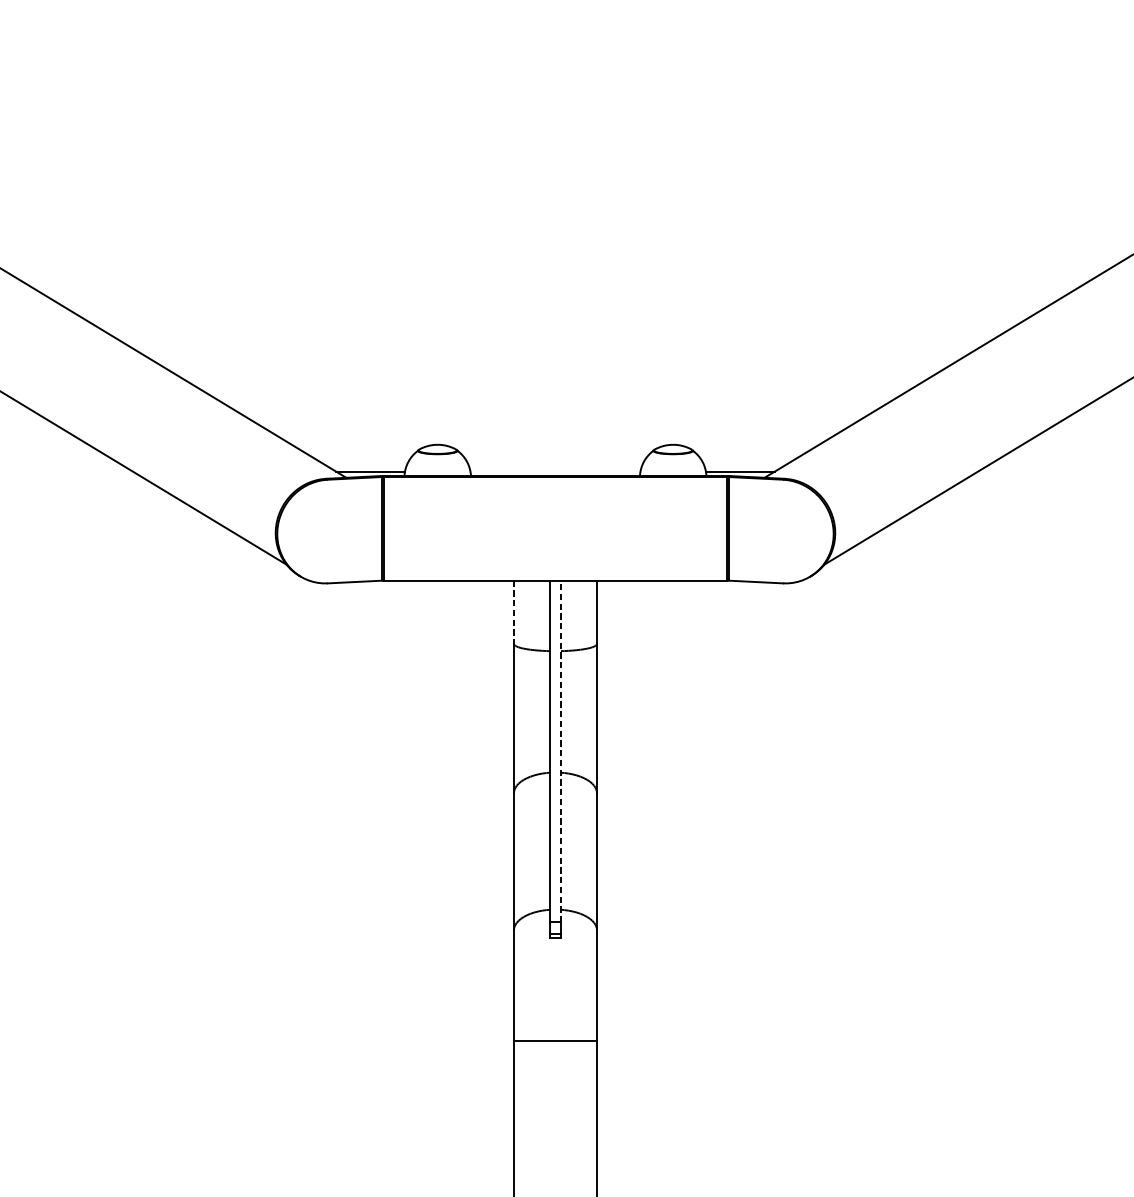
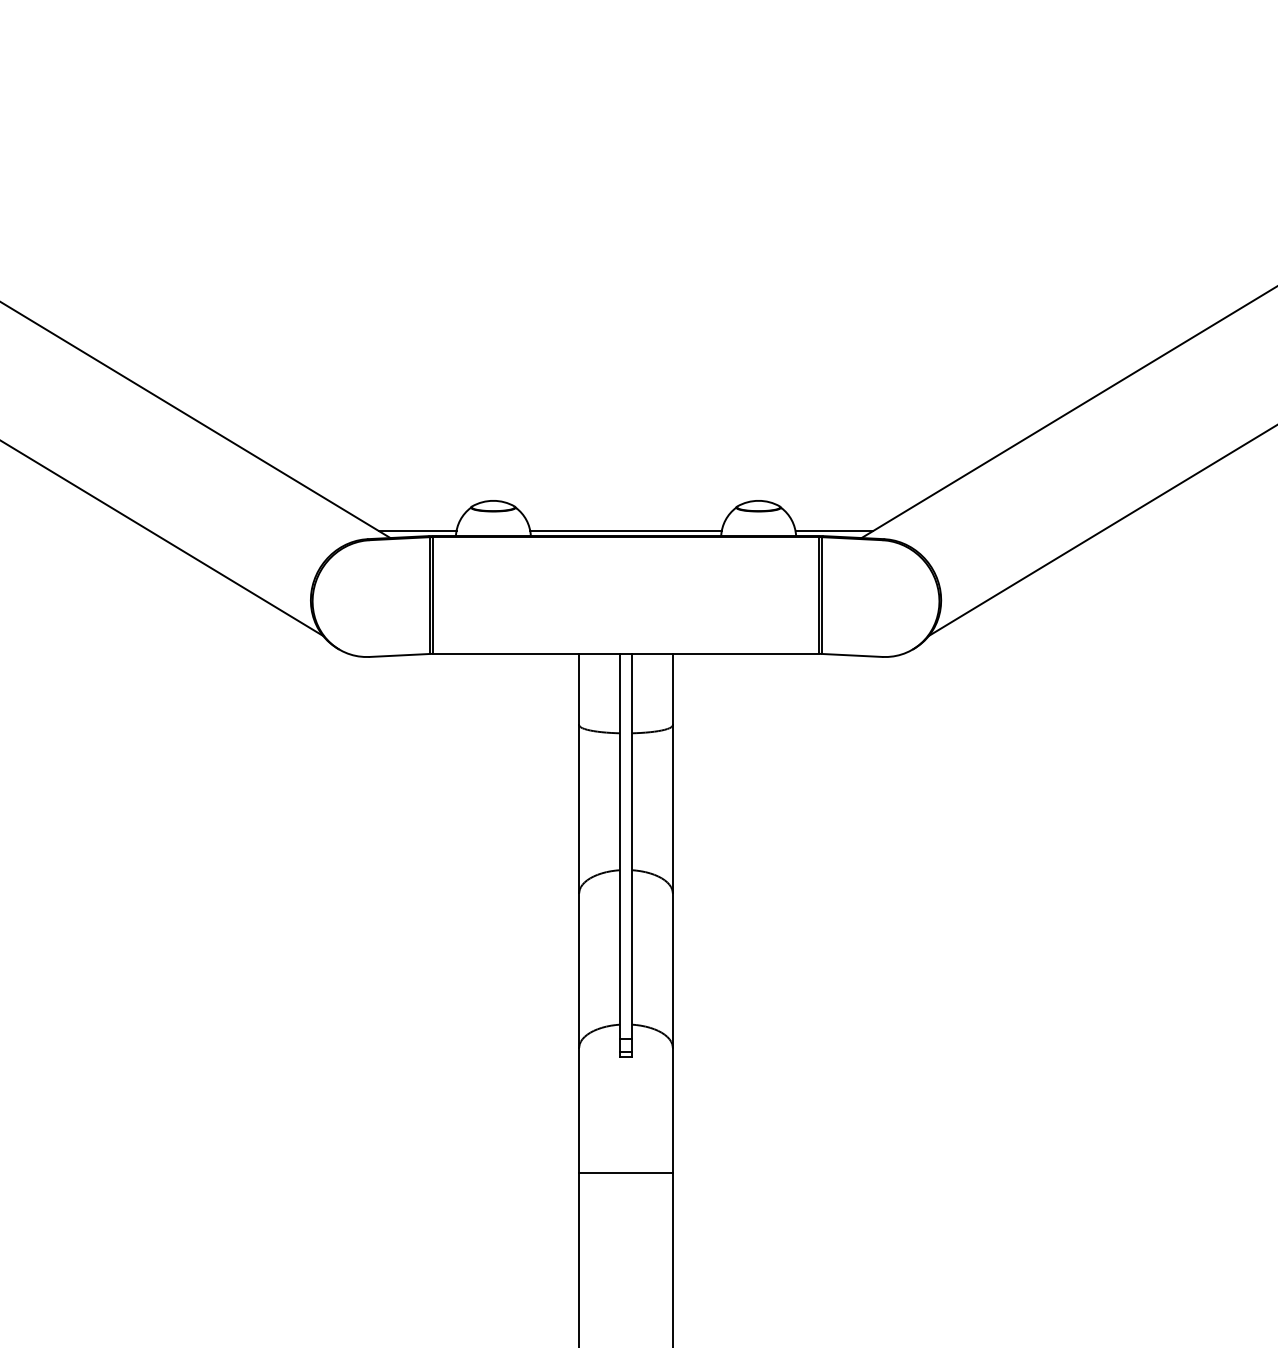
line: (555, 472) -> (625, 531), added
line: (514, 612) -> (579, 689), dashed -> solid
line: (561, 750) -> (632, 845), dashed -> solid

